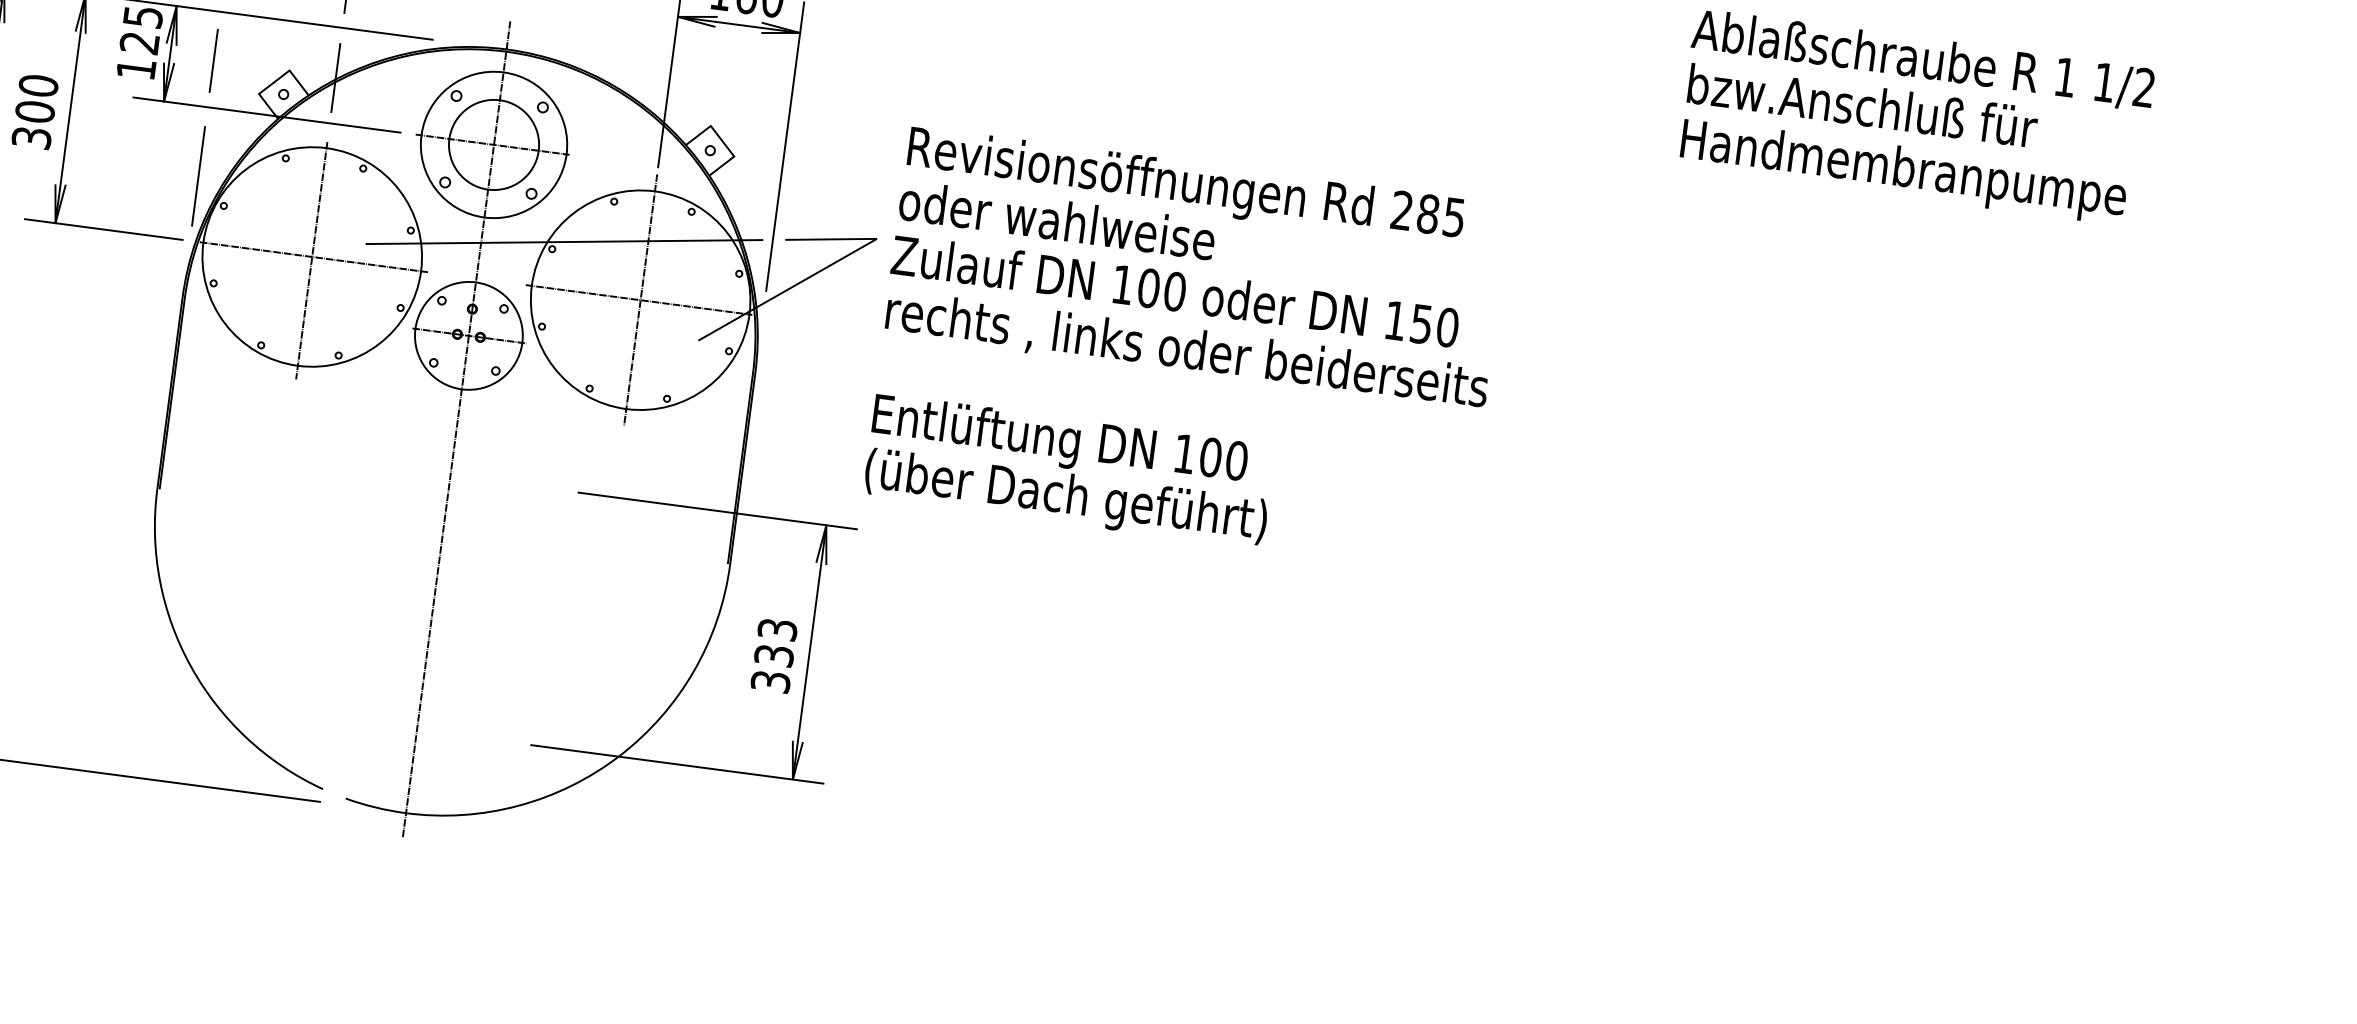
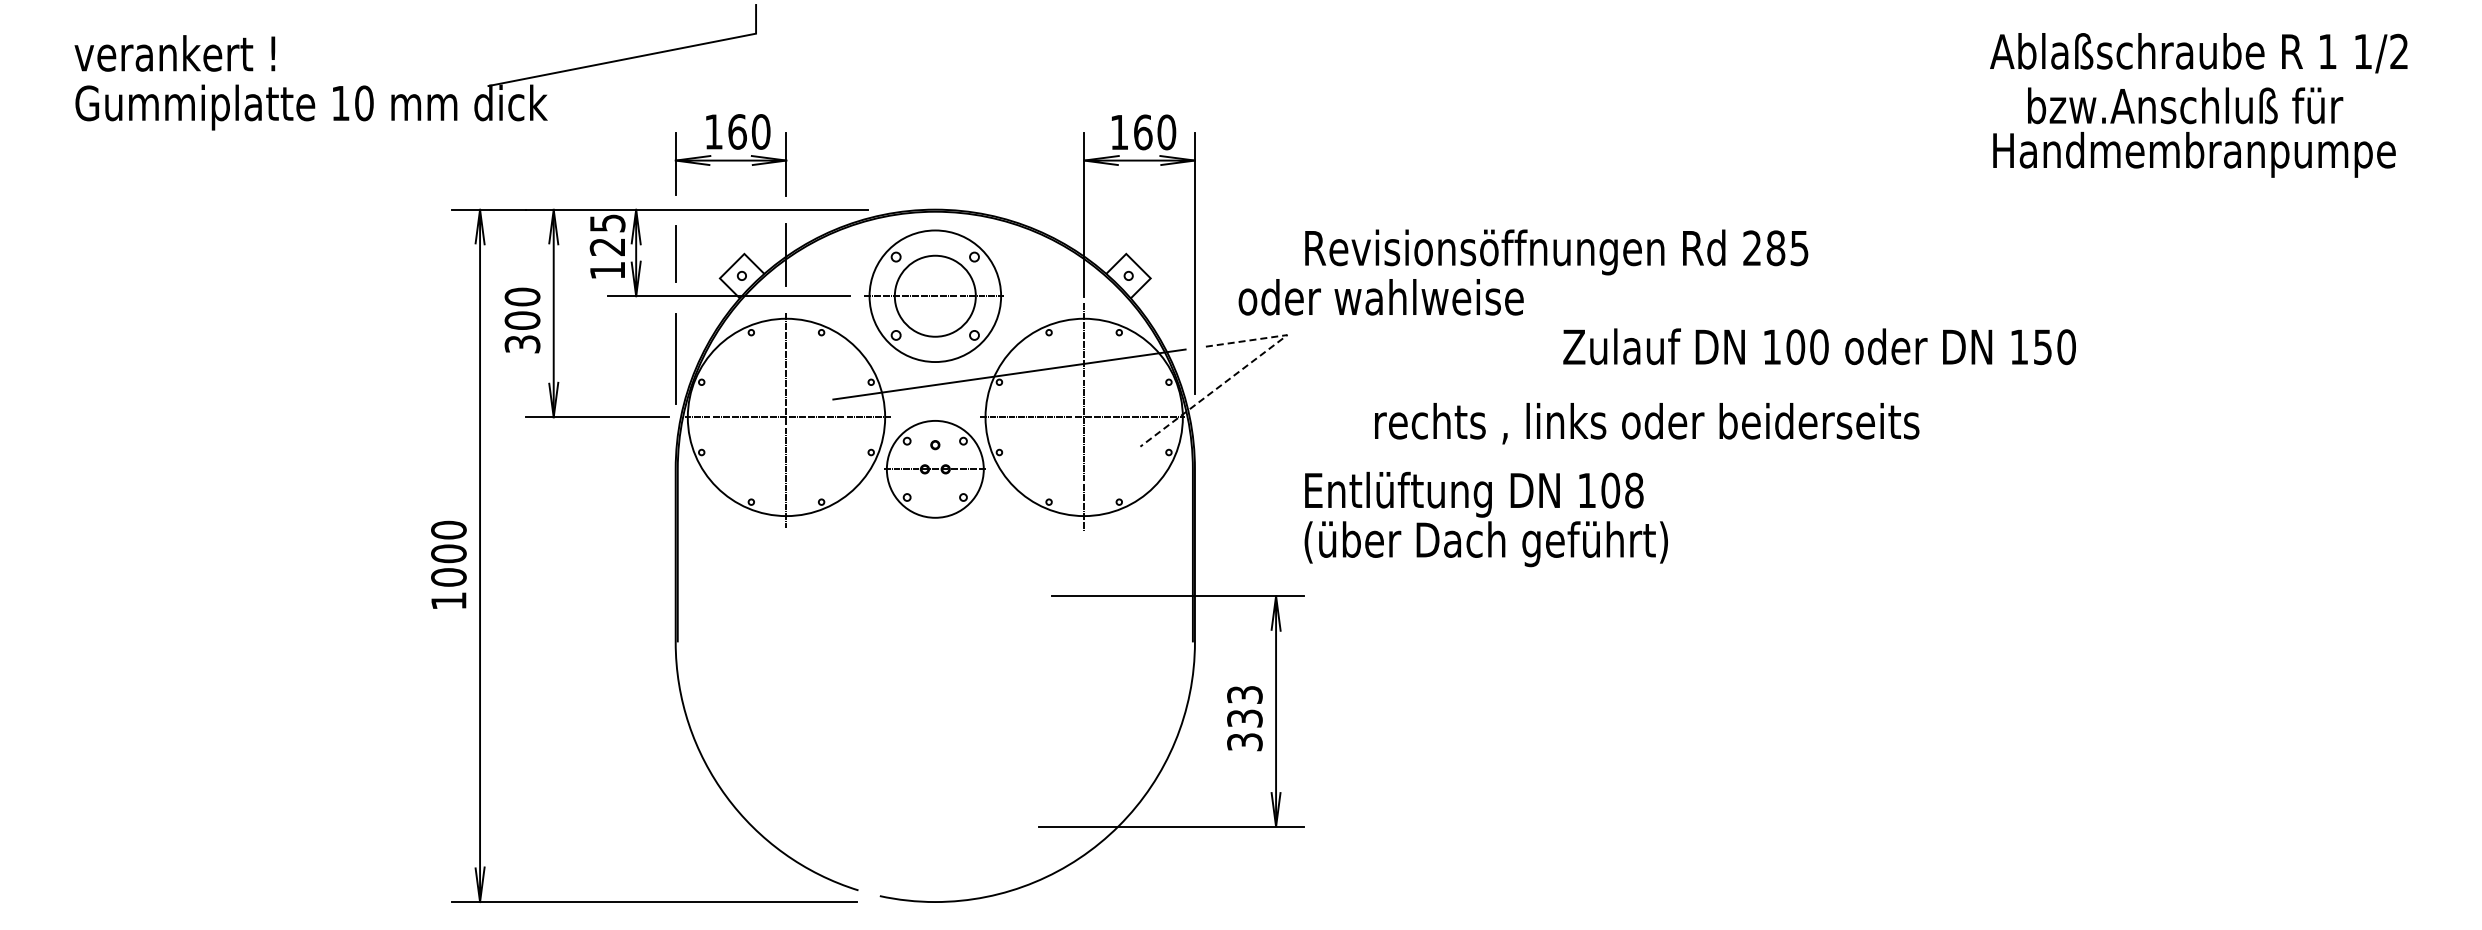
text: (1862, 105) -> (2185, 105), moved
text: (1056, 220) -> (1380, 297), moved
line: (827, 266) -> (1246, 365), solid -> dashed
text: (1175, 291) -> (1819, 346), moved
text: (1187, 350) -> (1647, 423), moved
line: (456, 428) -> (935, 553), removed
text: (1237, 460) -> (1634, 490), 100 -> 108

